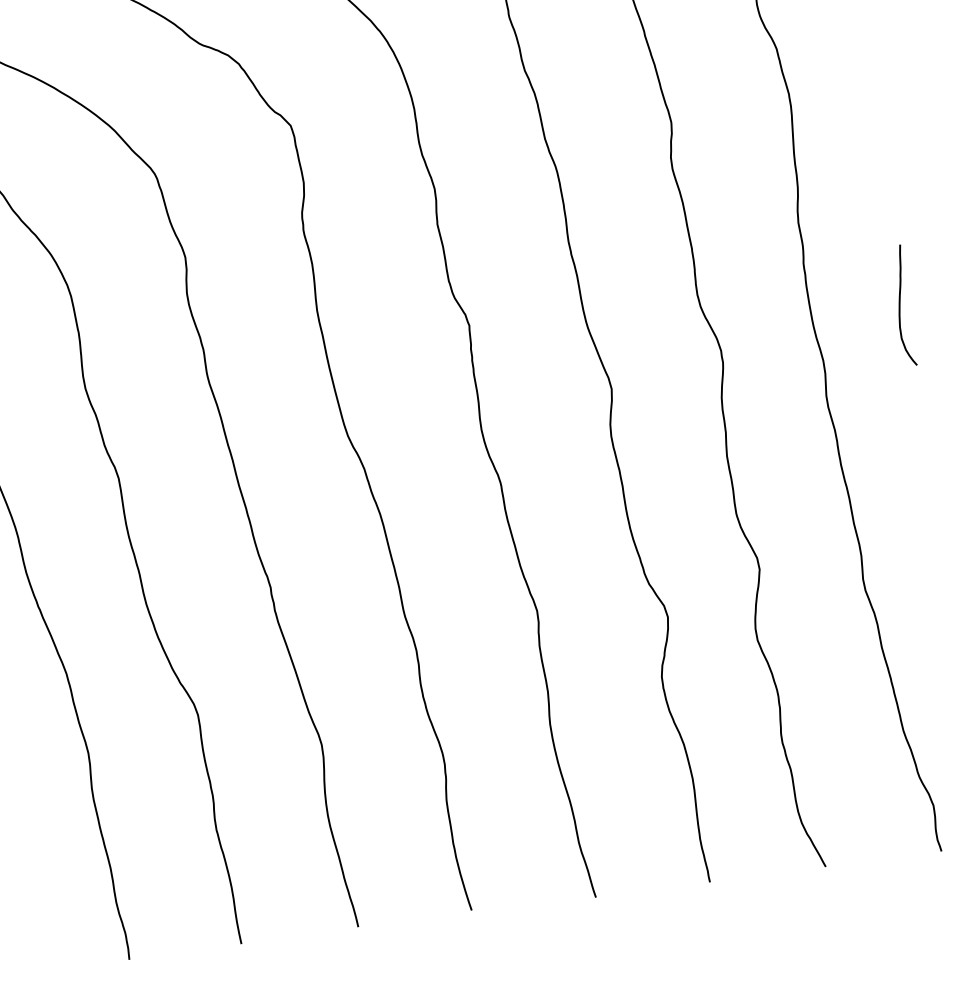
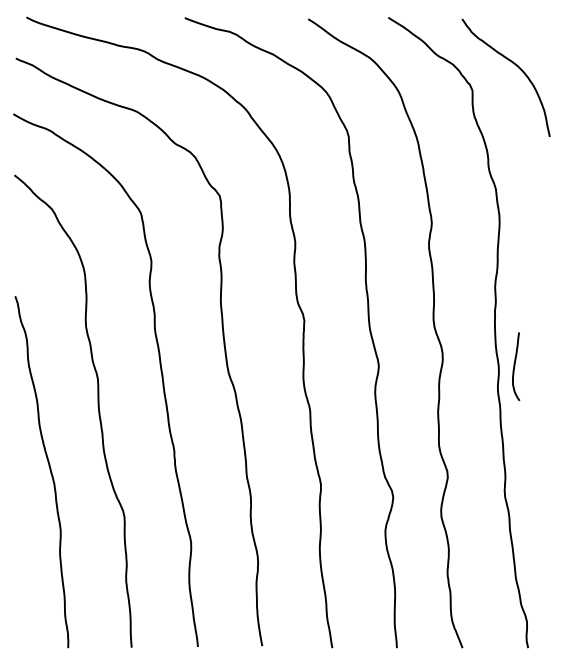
curve: (901, 305) -> (515, 366), moved

